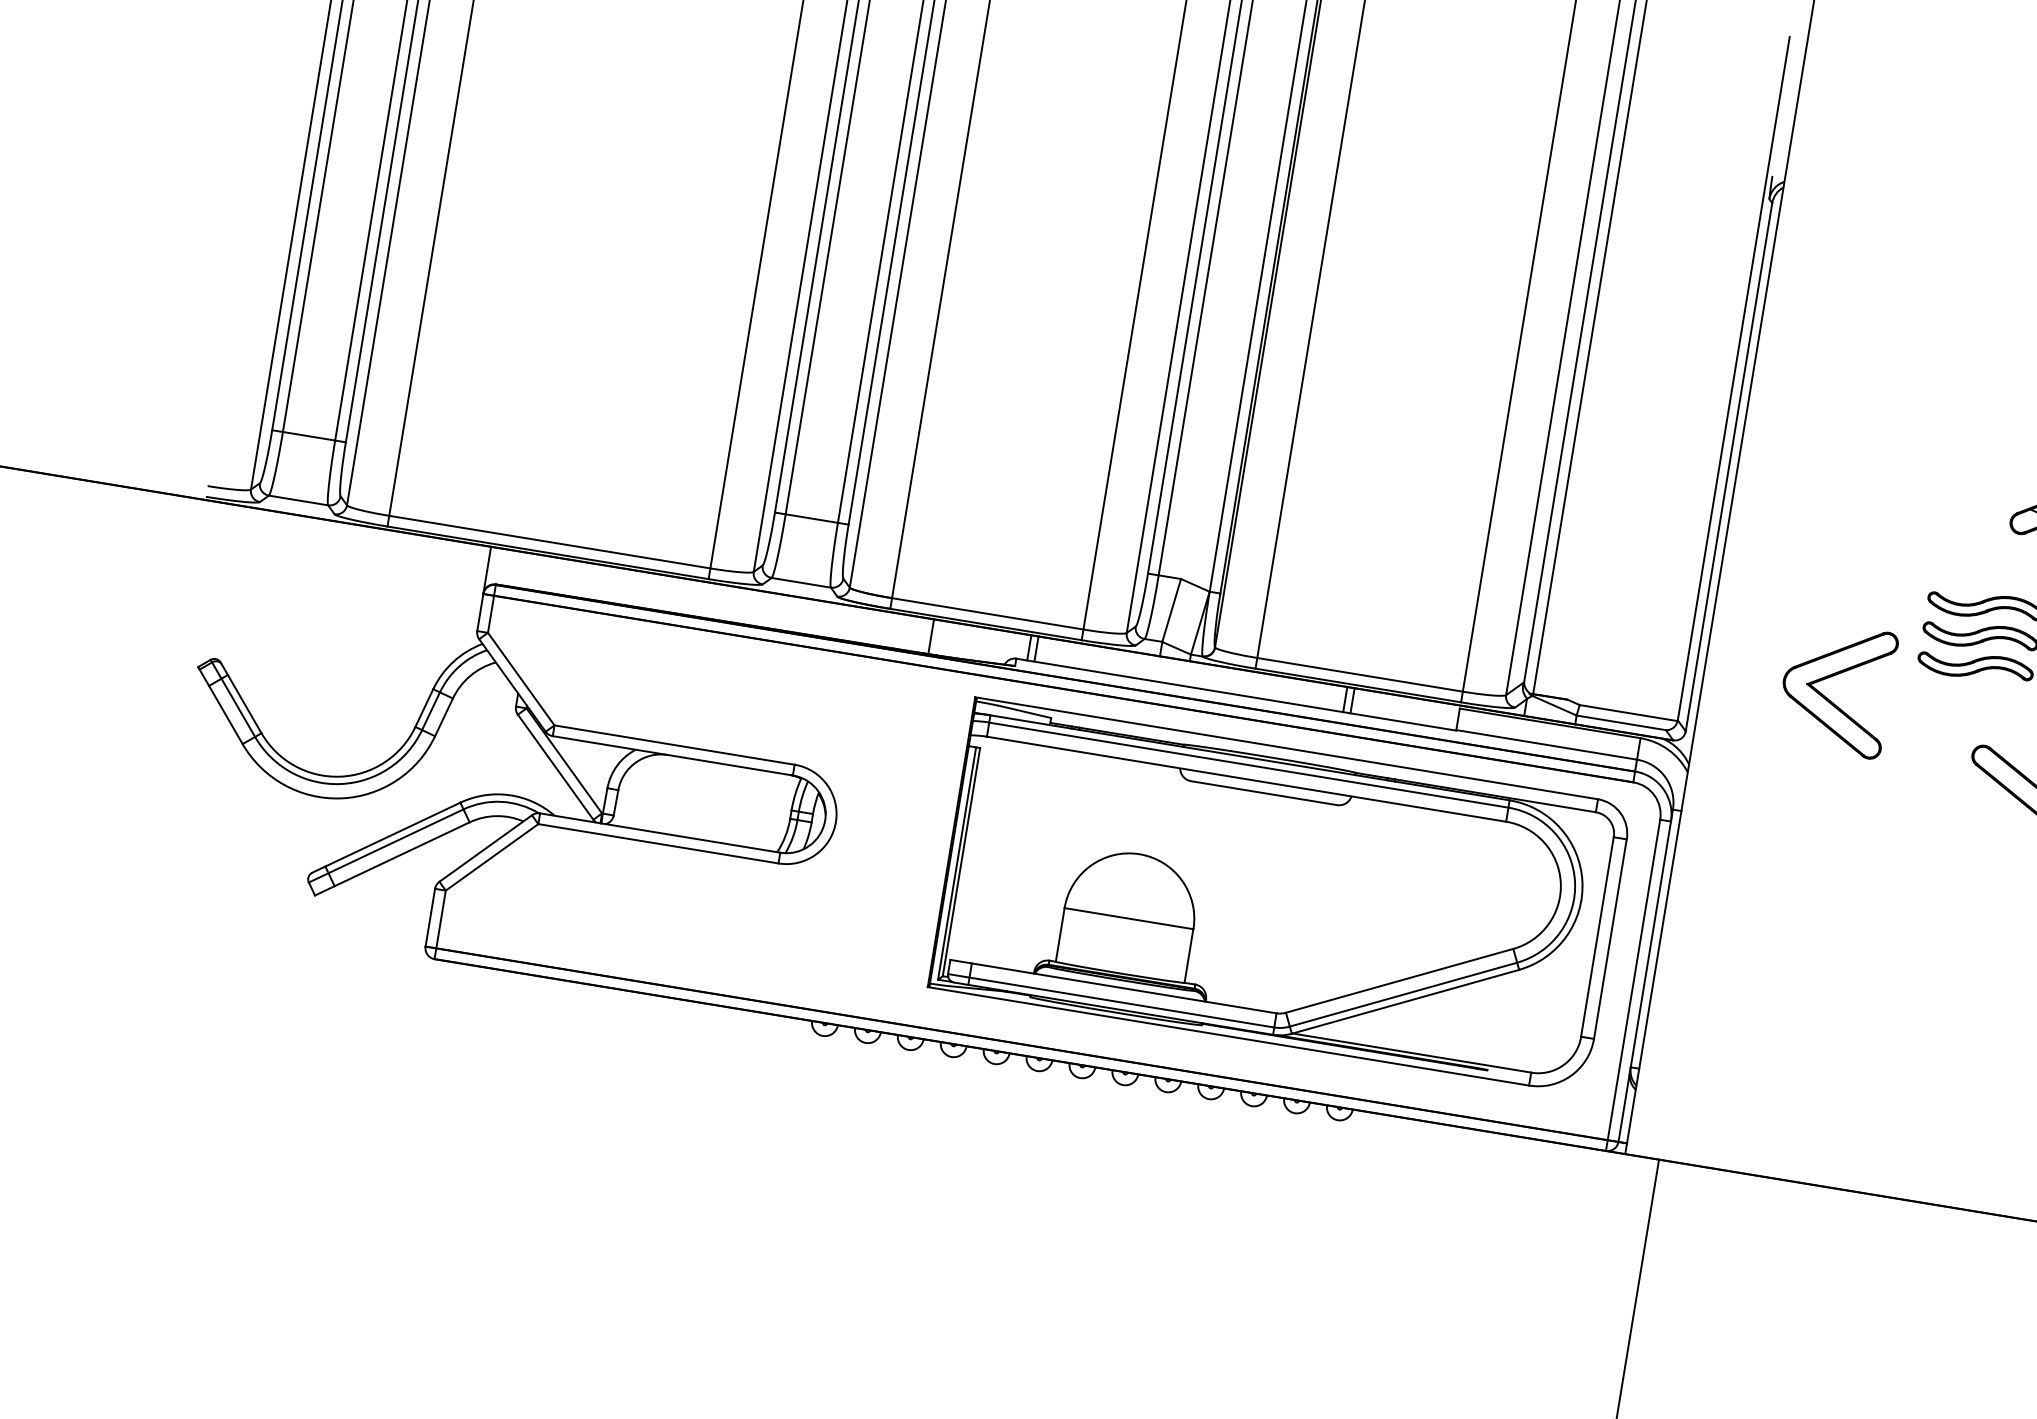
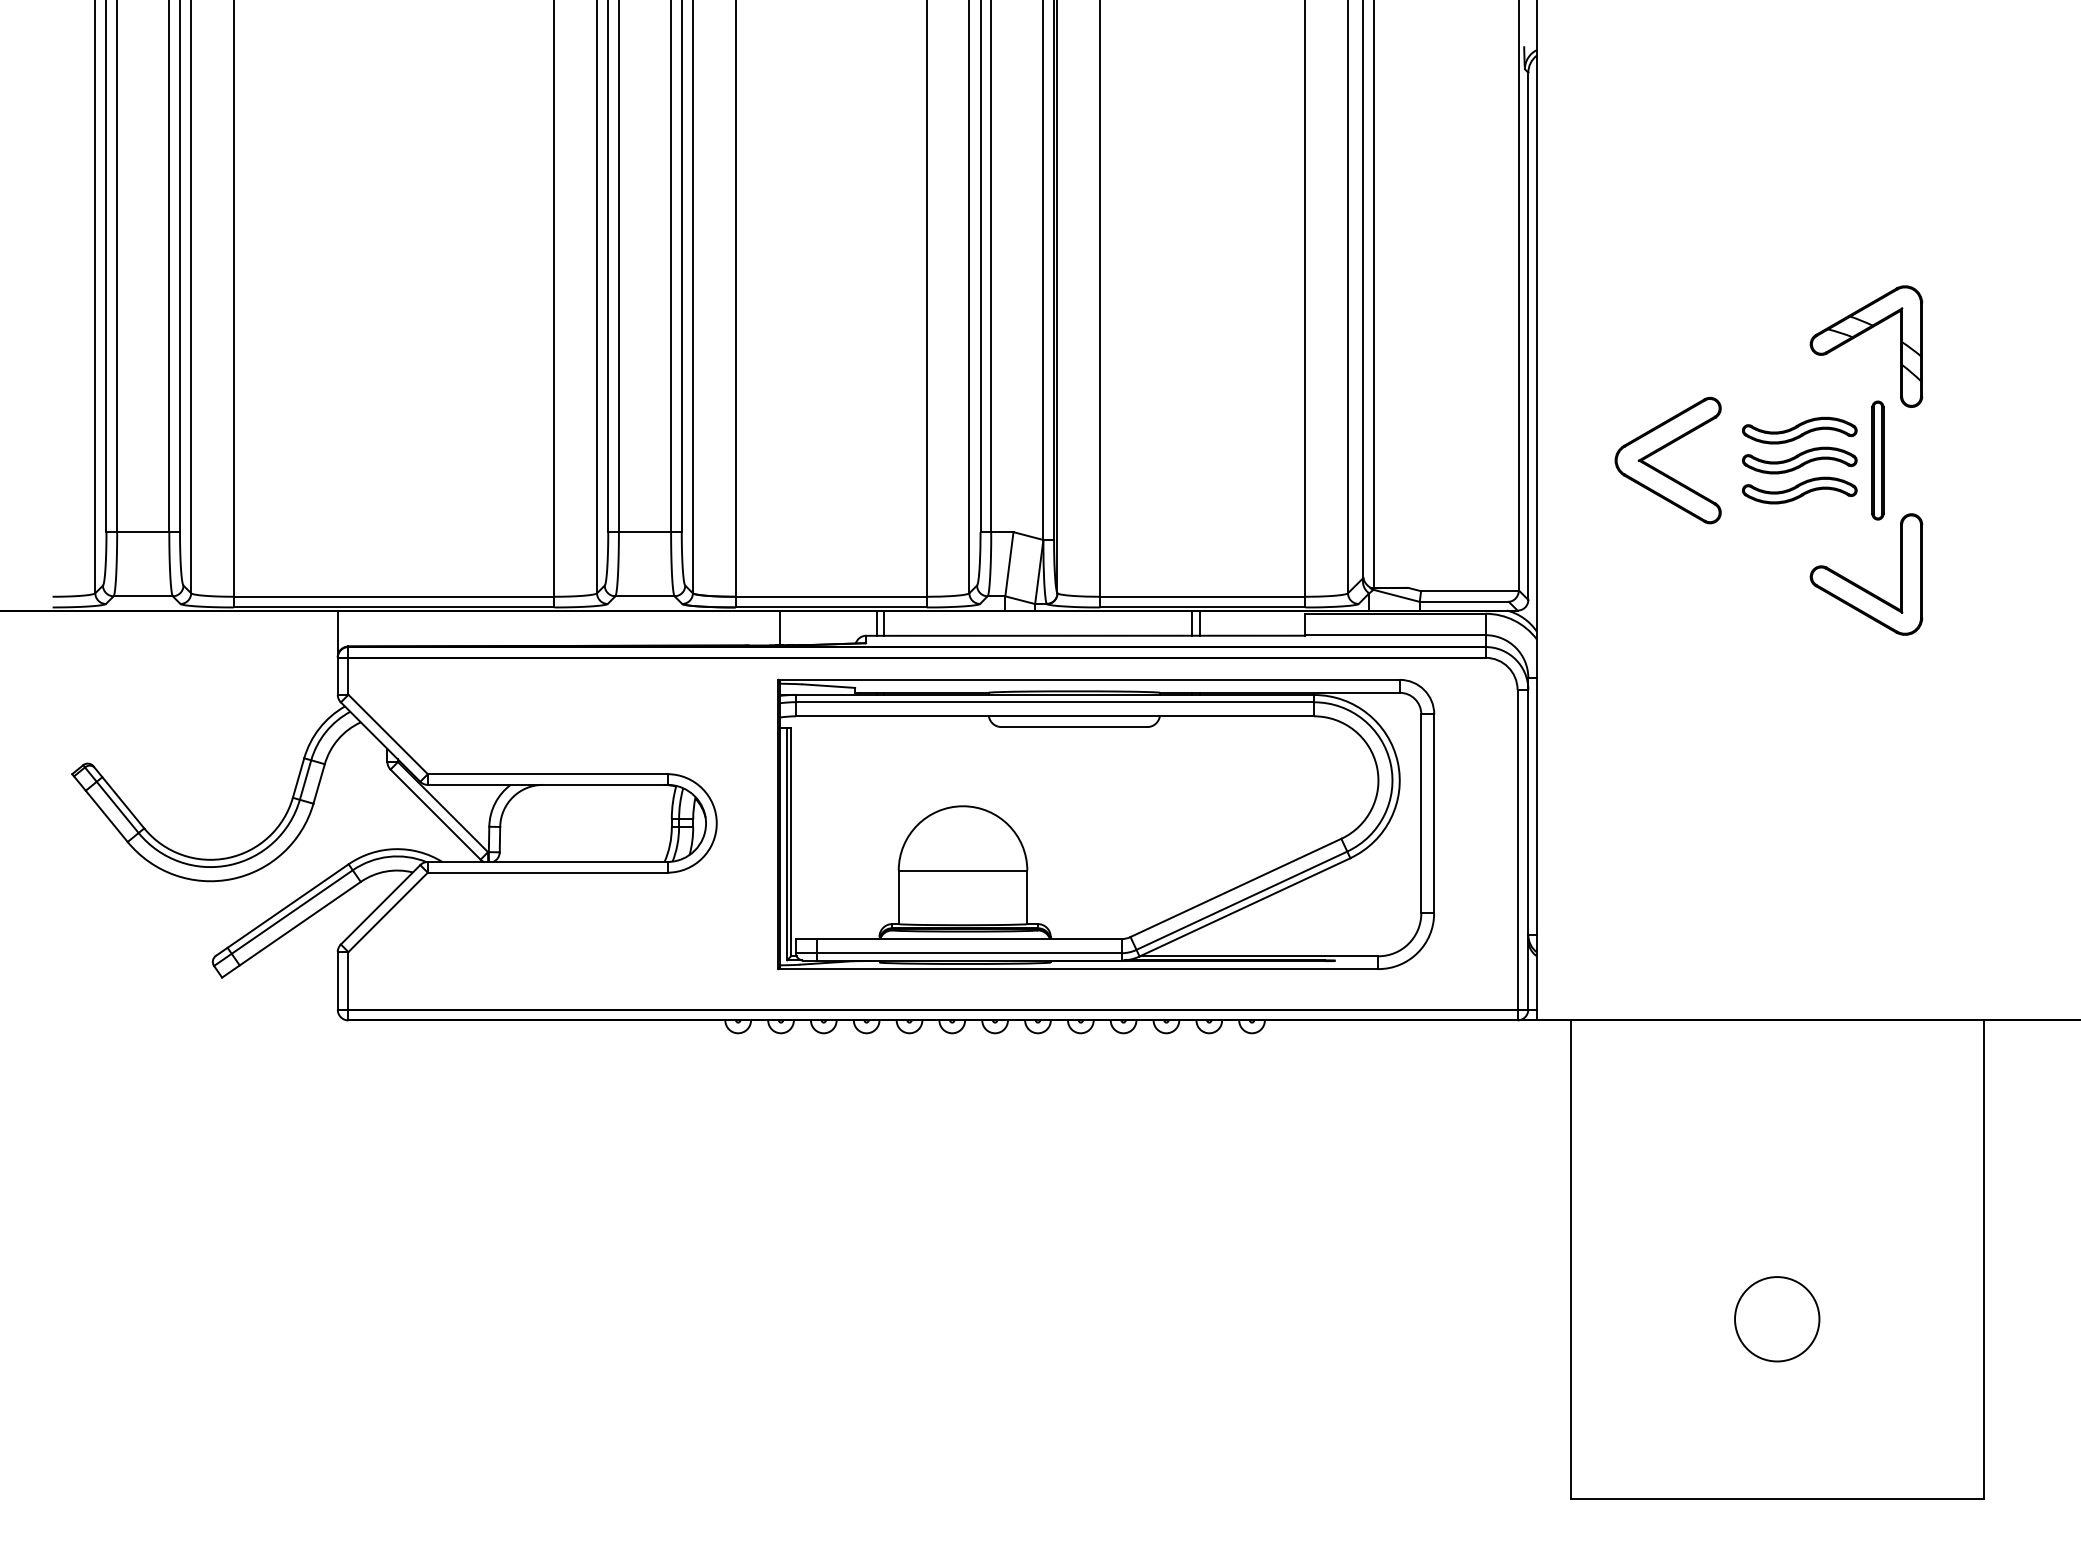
part: (1829, 678) -> (1659, 451), moved
part: (1280, 896) -> (1106, 824), moved

